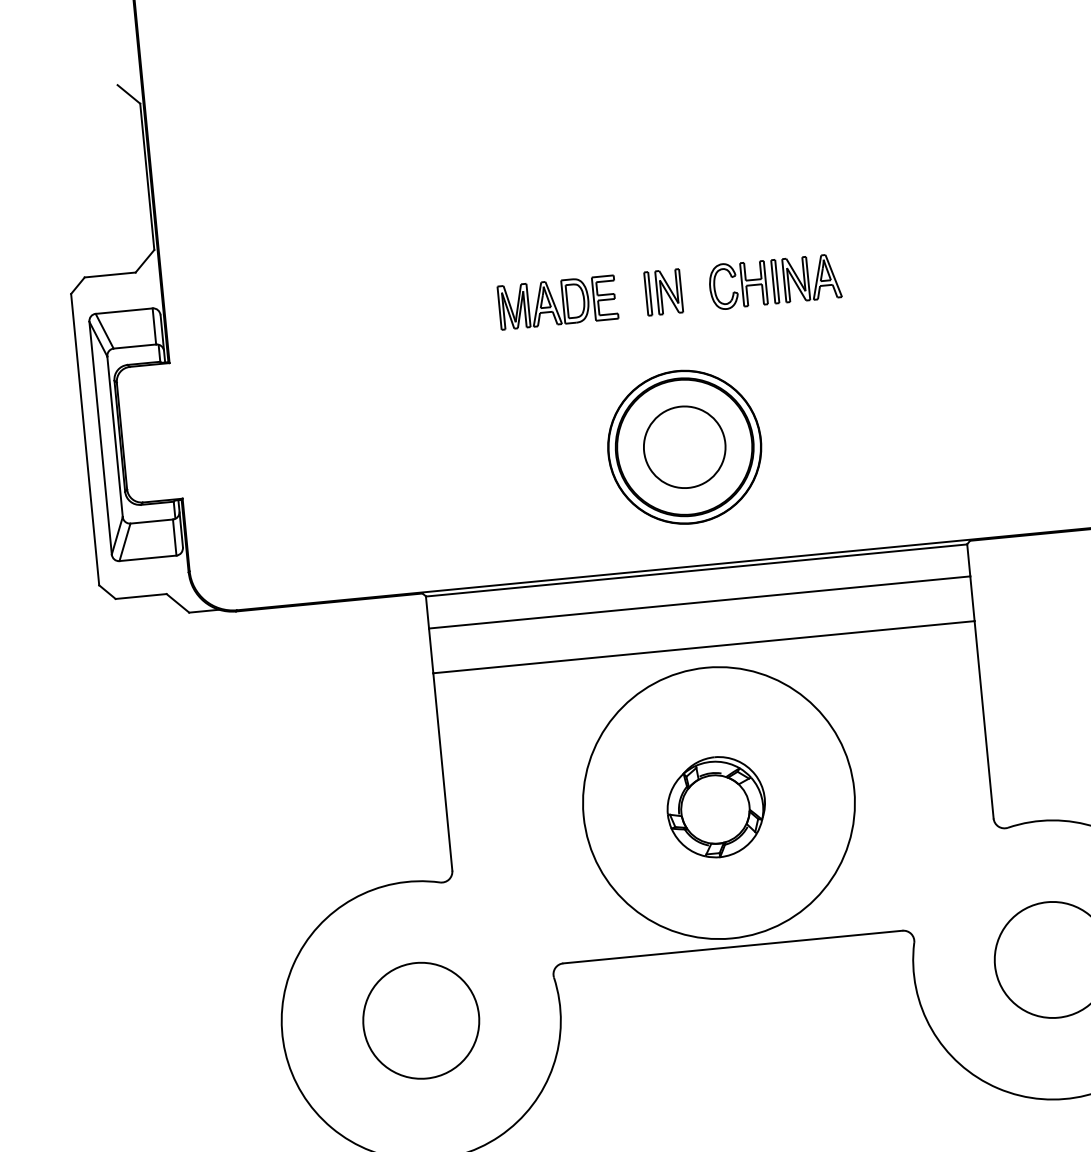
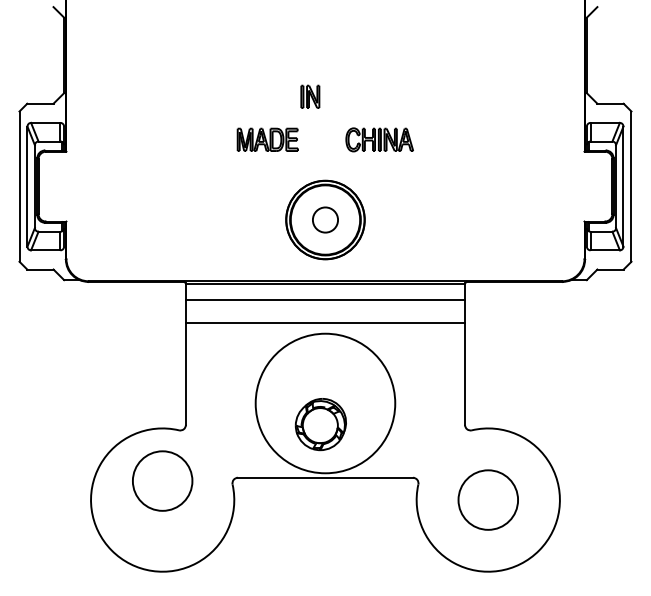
part: (663, 291) -> (310, 96), moved
circle: (684, 446) -> (325, 219), size x0.6
part: (715, 807) -> (320, 424), moved
circle: (420, 1019) -> (162, 480), moved

